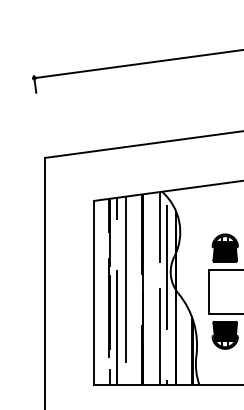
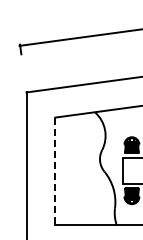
hatch: (151, 287) -> (88, 168), removed
line: (94, 293) -> (55, 171), solid -> dashed

